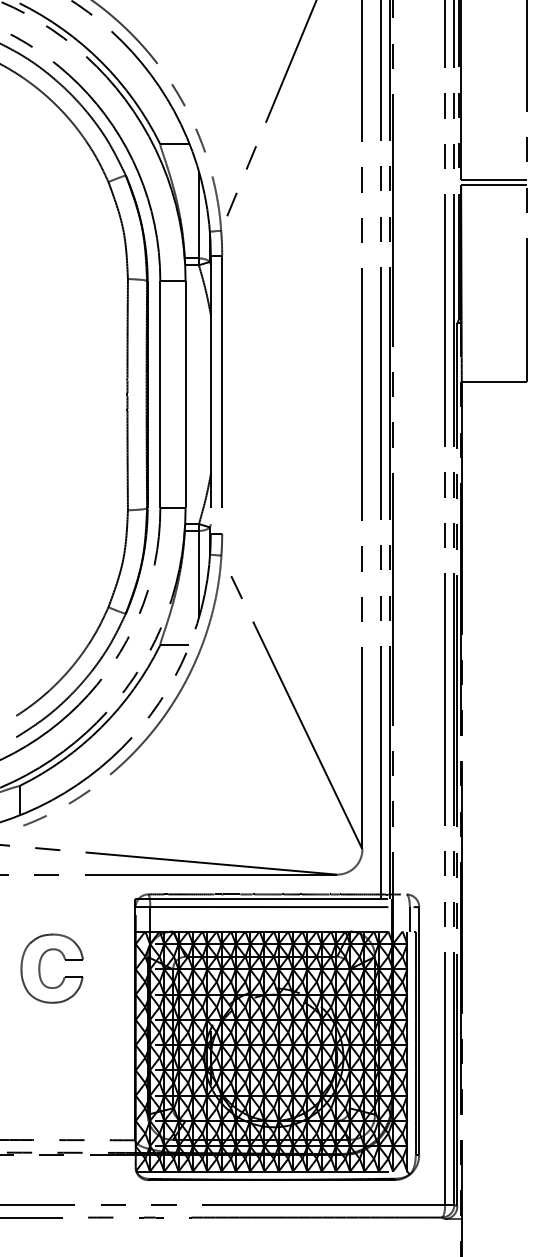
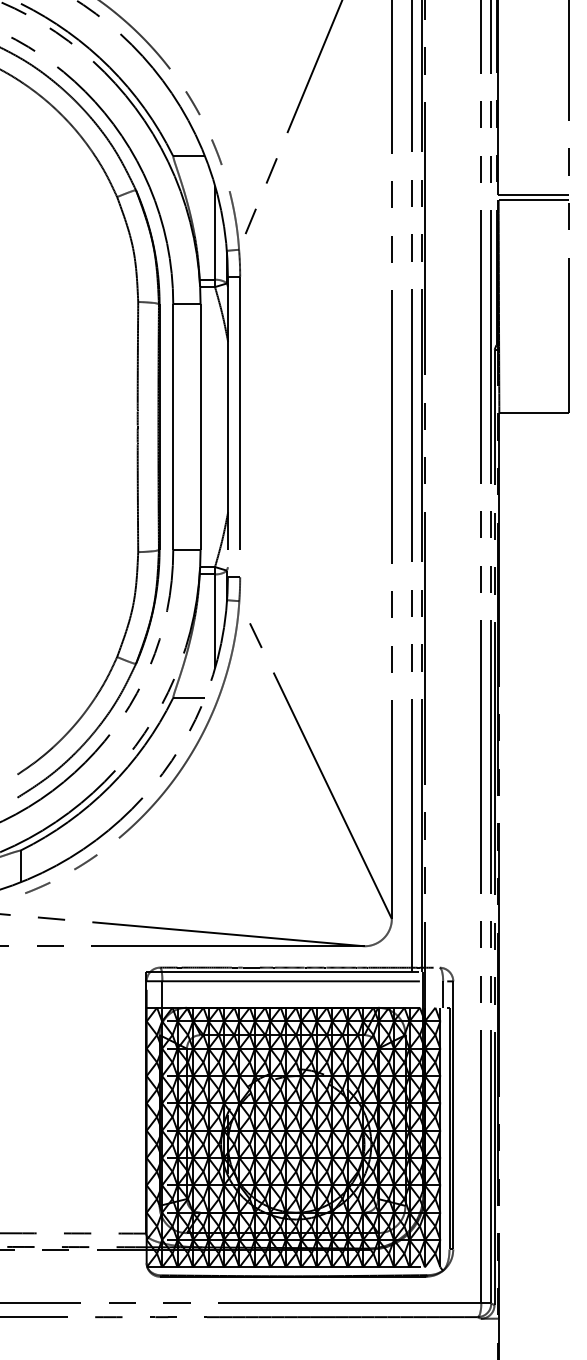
part: (40, 968) -> (43, 1047), removed

